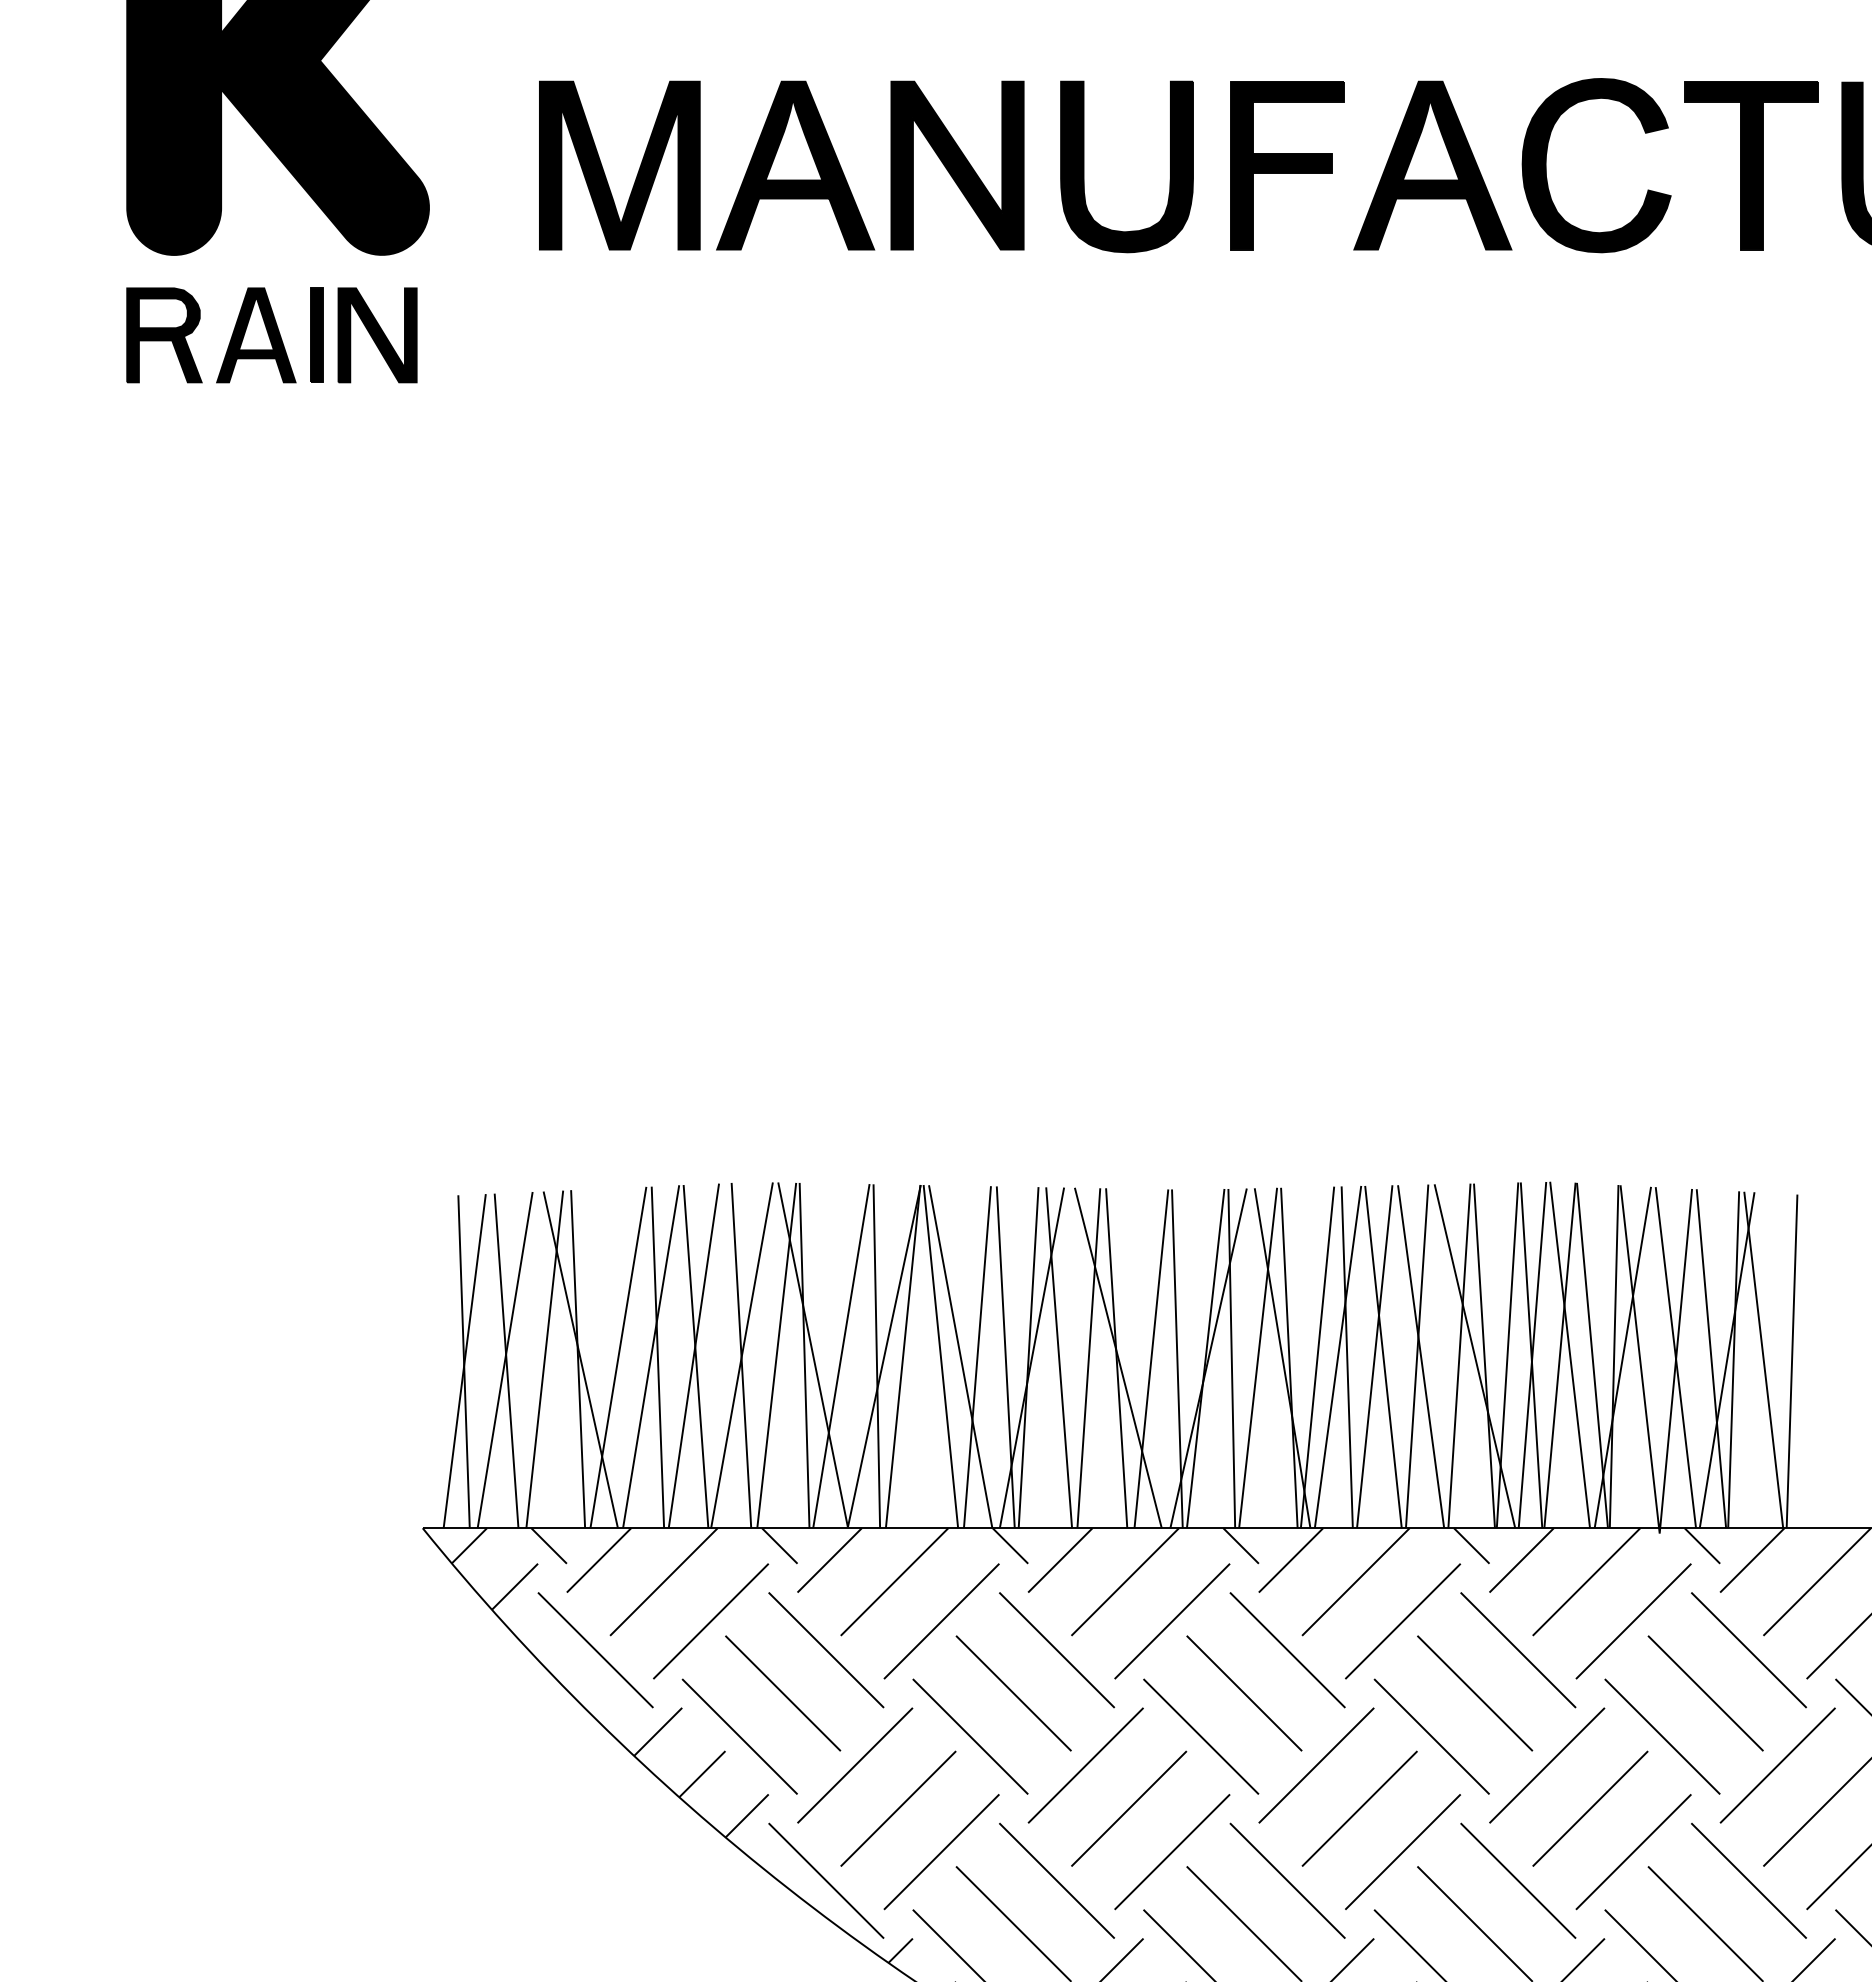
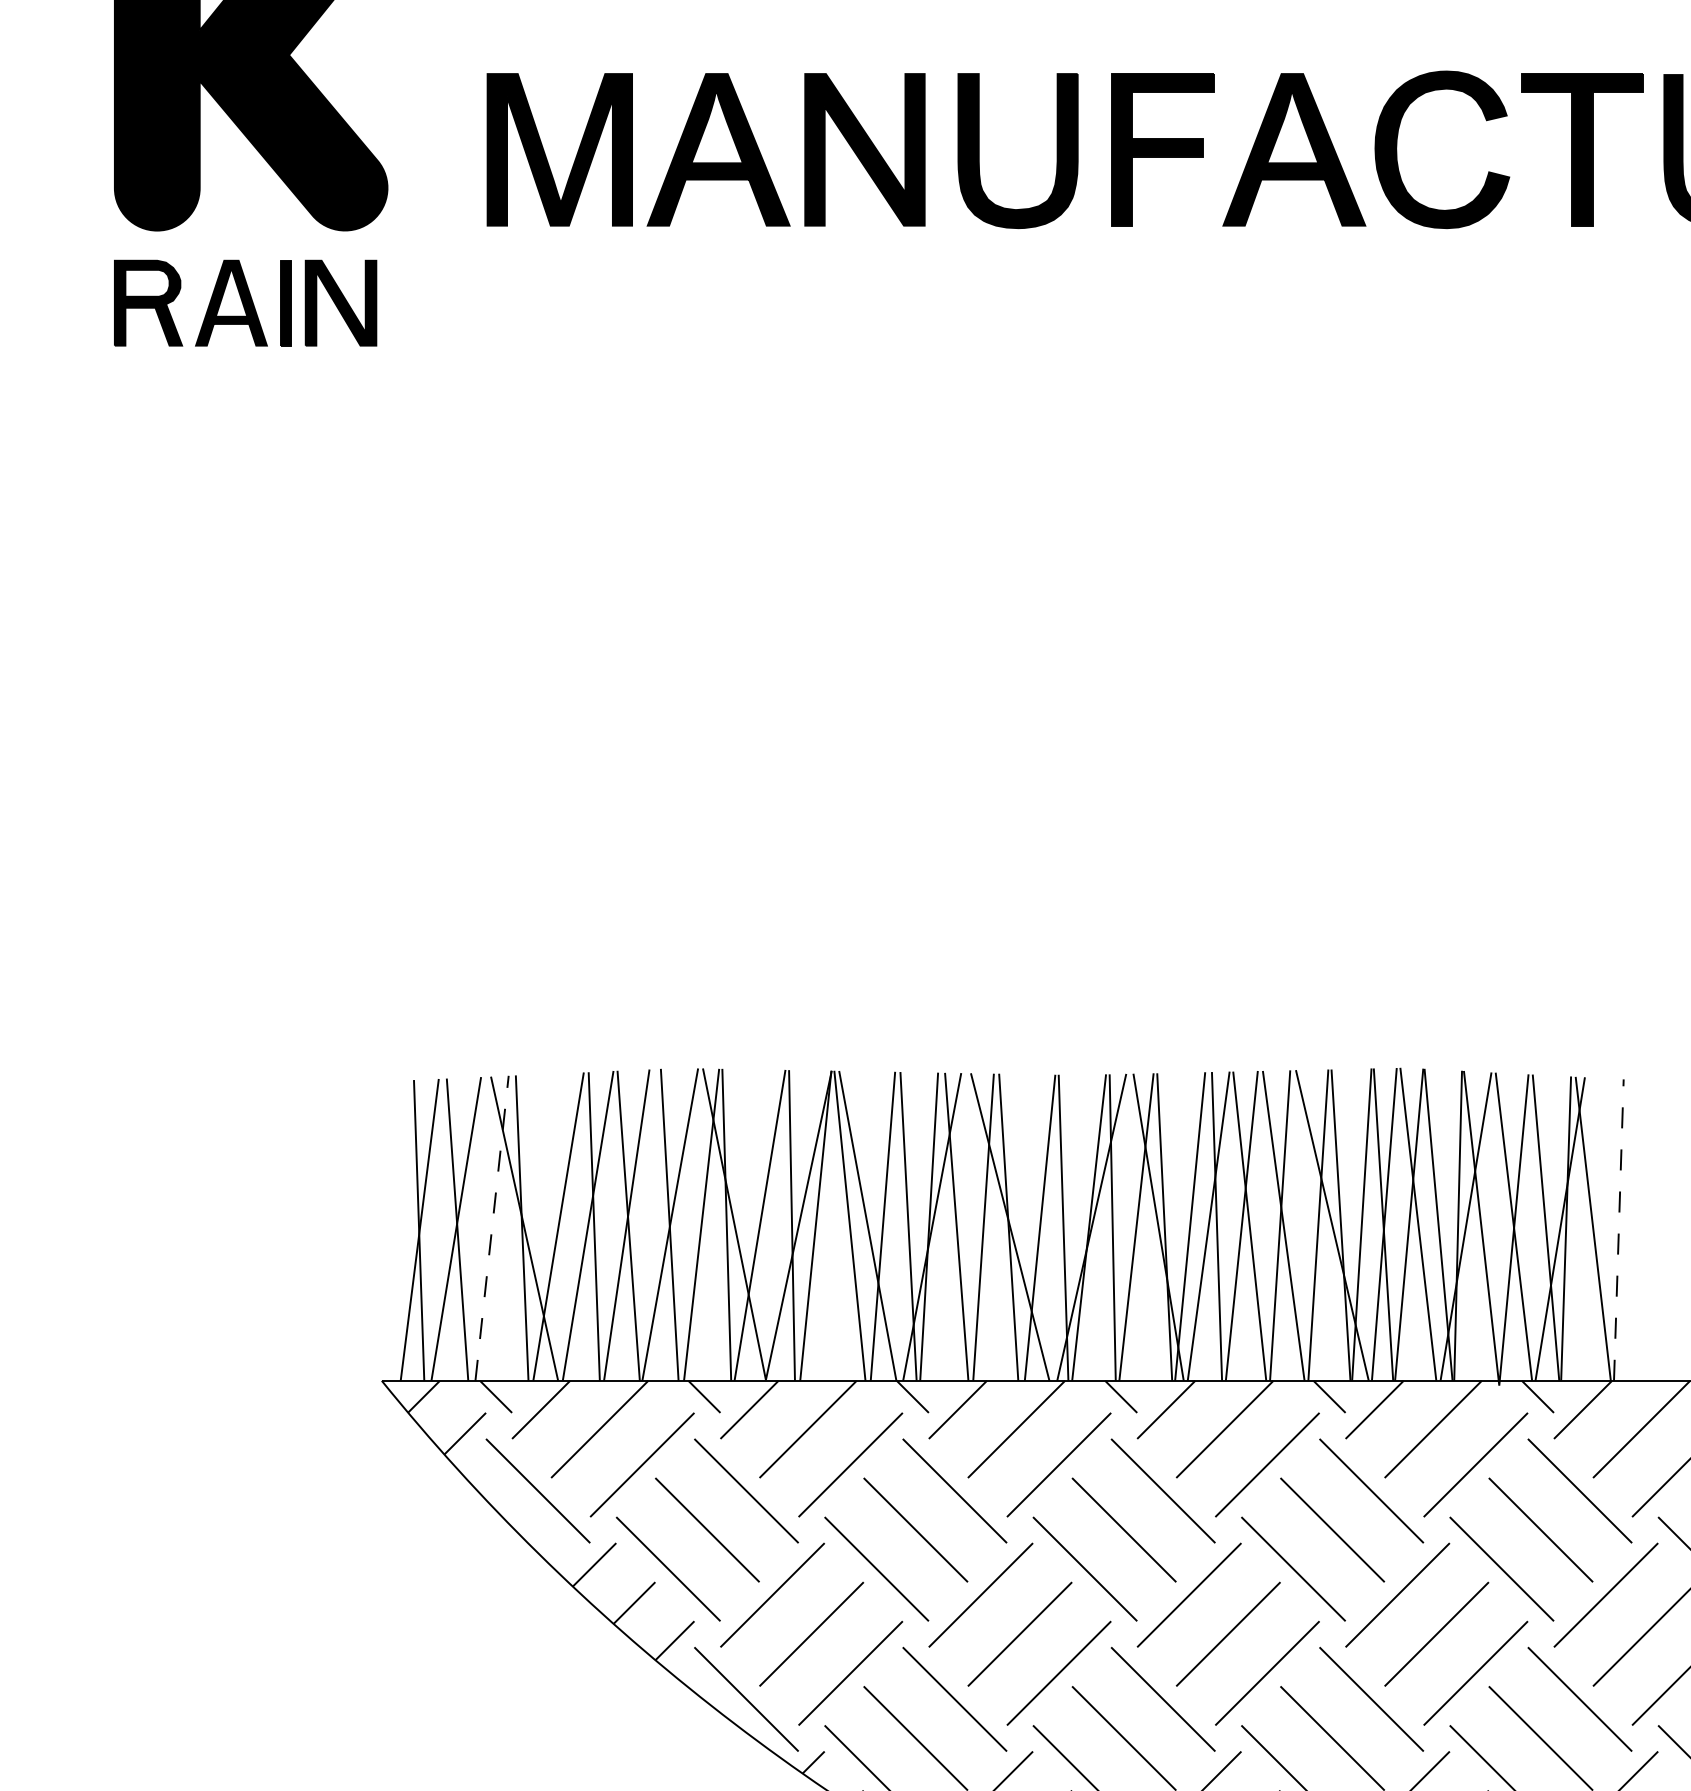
line: (544, 1359) -> (491, 1228), solid -> dashed
line: (1792, 1361) -> (1619, 1230), solid -> dashed

